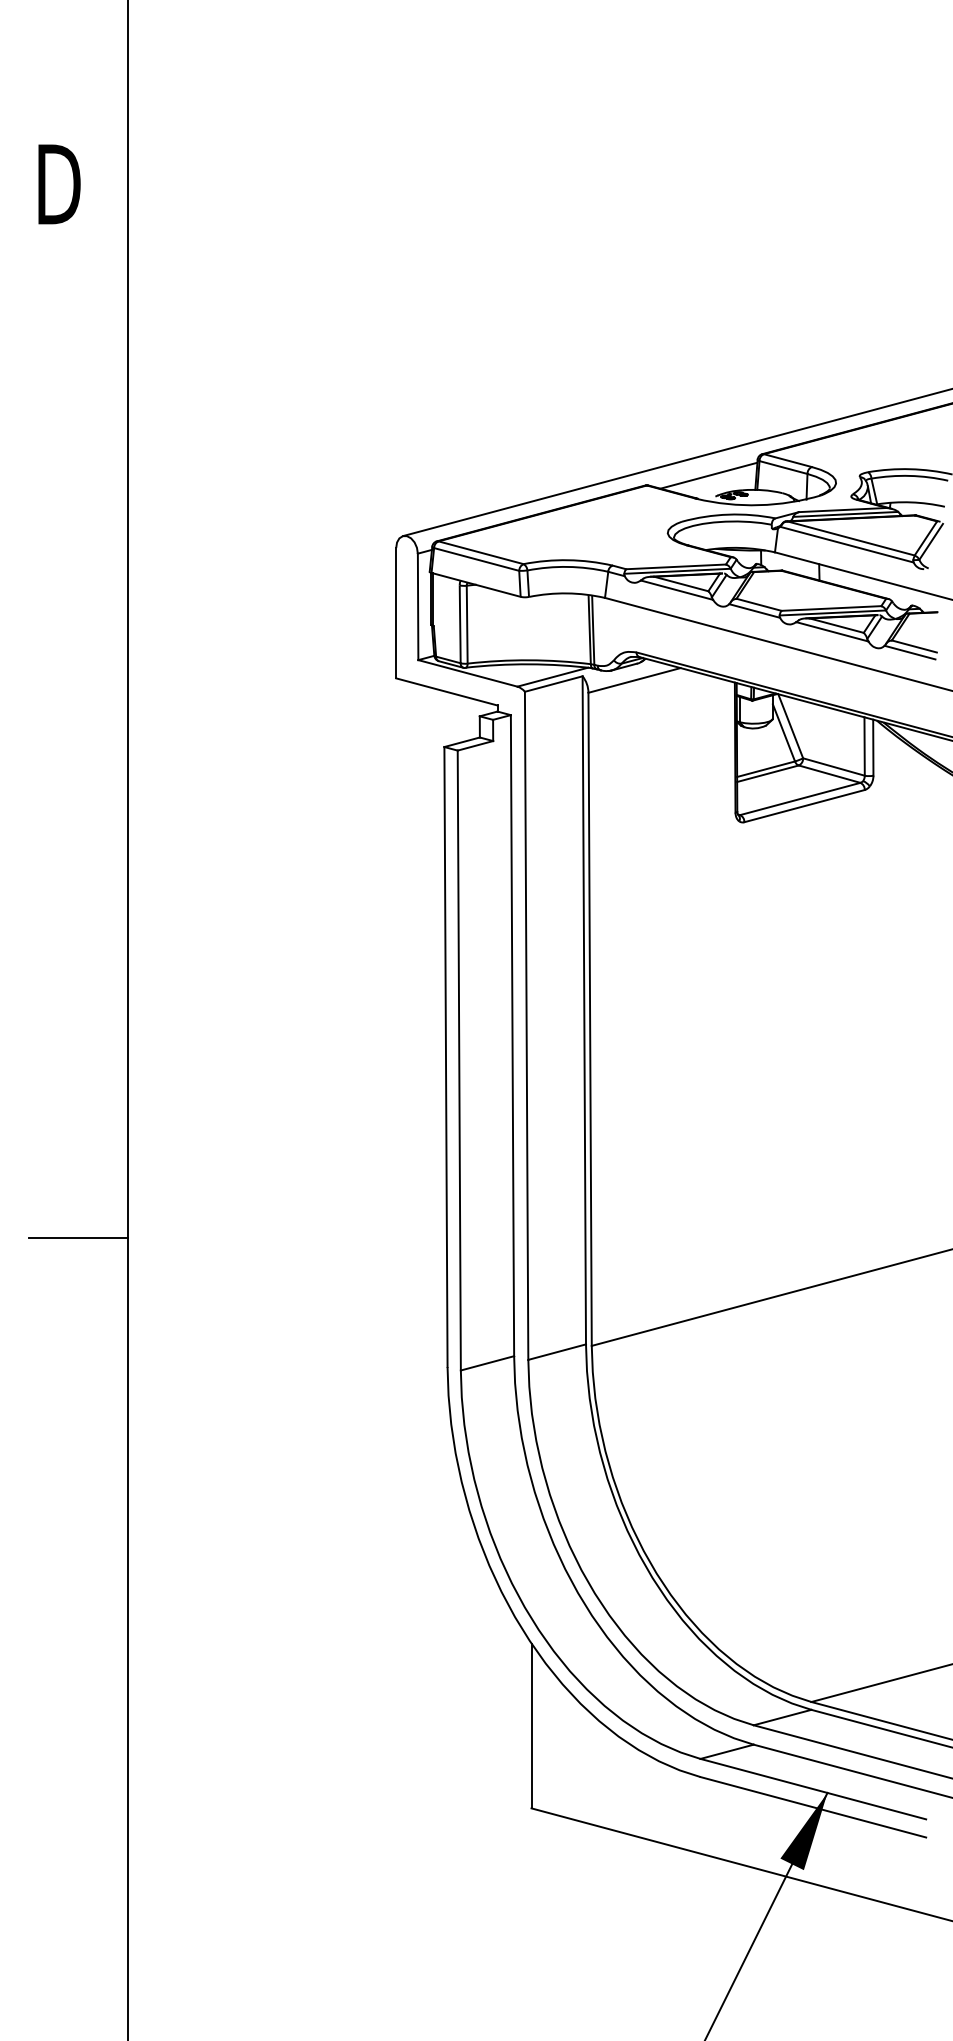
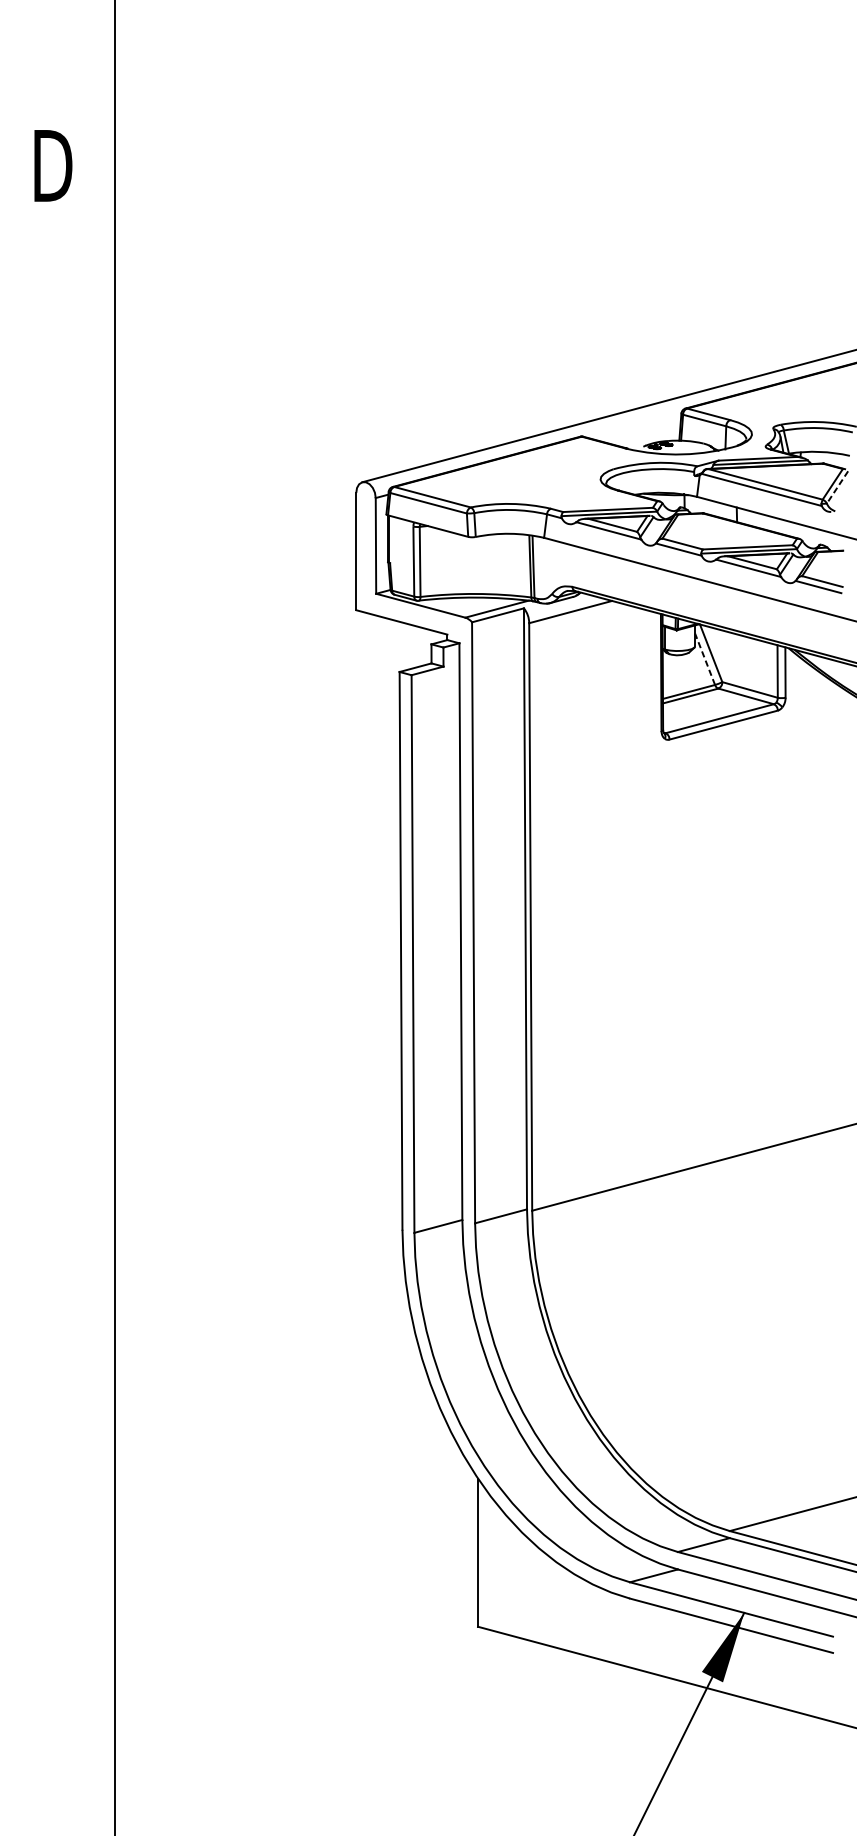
line: (708, 475) -> (637, 427), removed
line: (931, 541) -> (837, 487), solid -> dashed
line: (783, 732) -> (704, 658), solid -> dashed
line: (78, 1237) -> (70, 1113), removed

